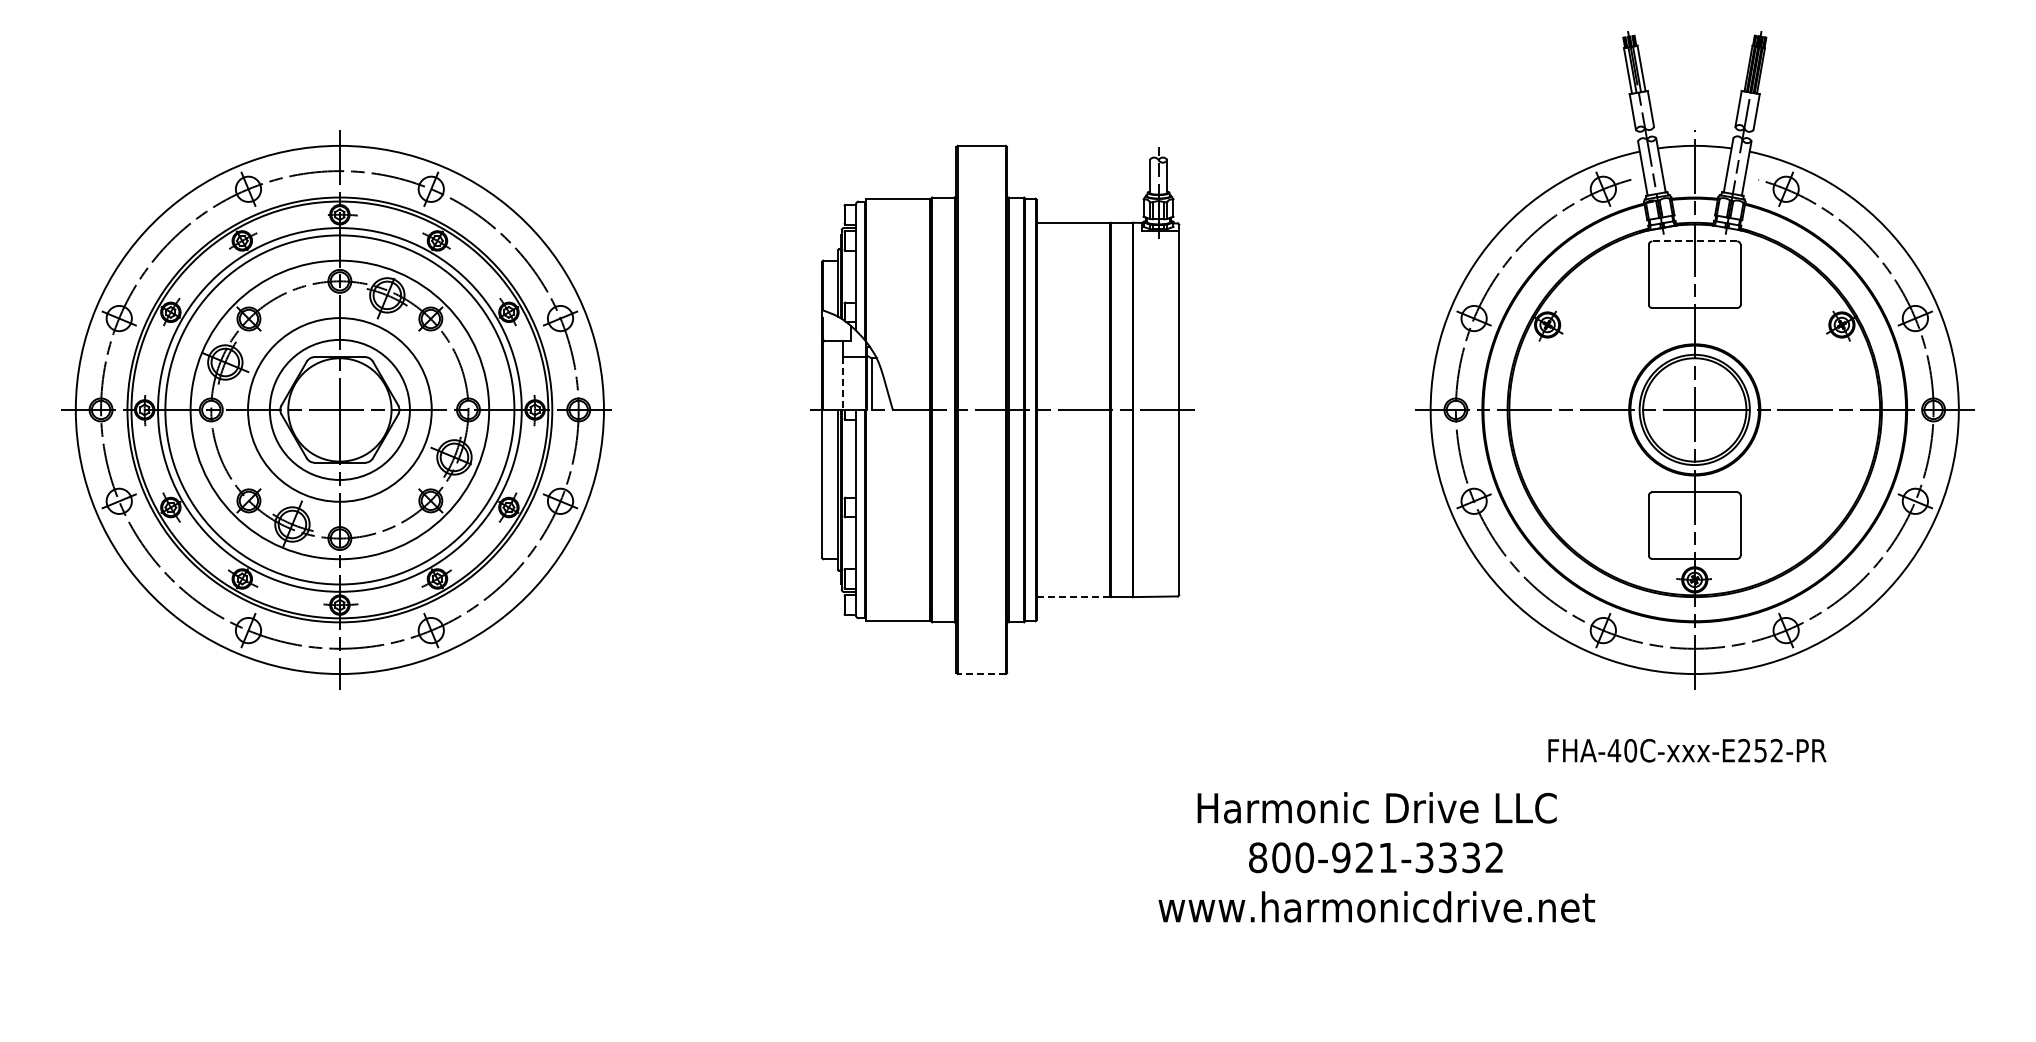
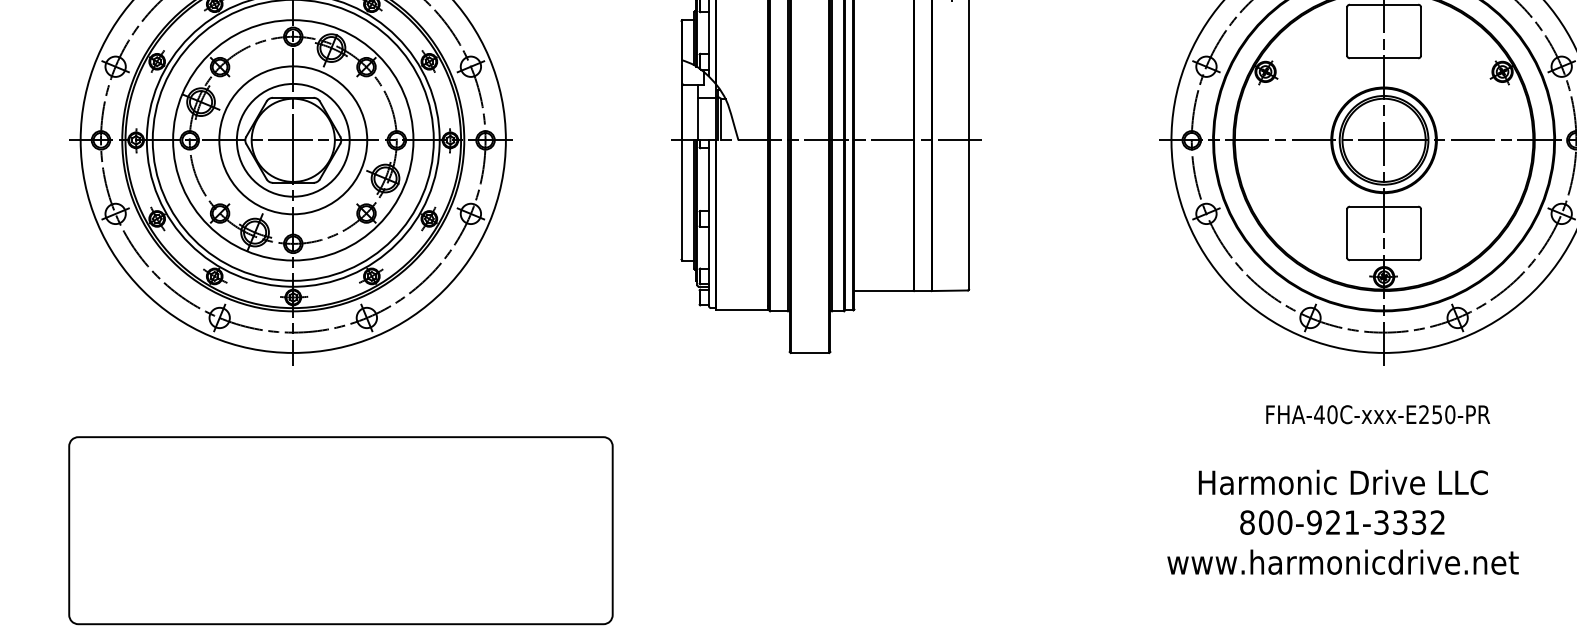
line: (1694, 241) -> (1383, 4), dashed -> solid
line: (842, 384) -> (697, 119), dashed -> solid
line: (1073, 597) -> (883, 291), dashed -> solid
line: (981, 674) -> (809, 353), dashed -> solid
text: (1776, 750) -> (1449, 414), FHA-40C-xxx-E252-PR -> FHA-40C-xxx-E250-PR
text: (1376, 857) -> (1342, 522), moved
part: (398, 894) -> (340, 530), added

